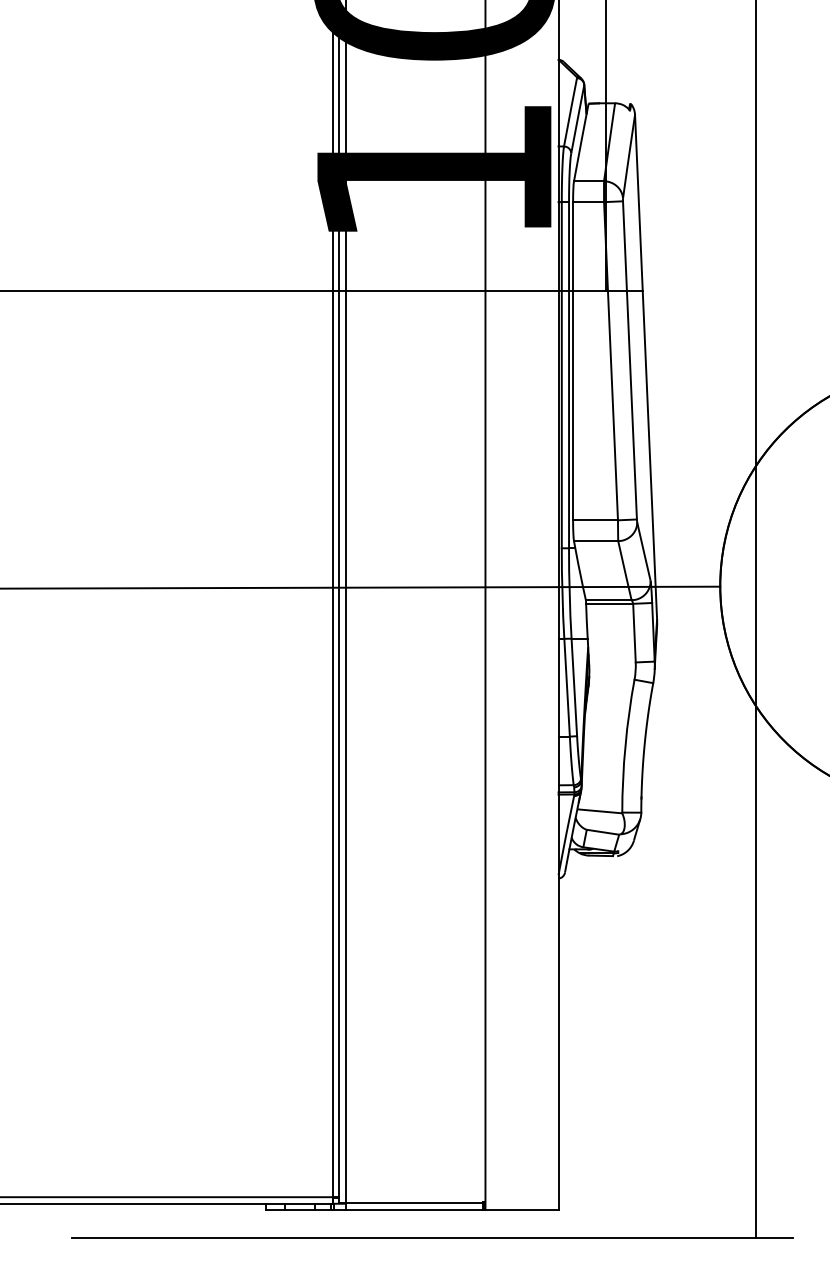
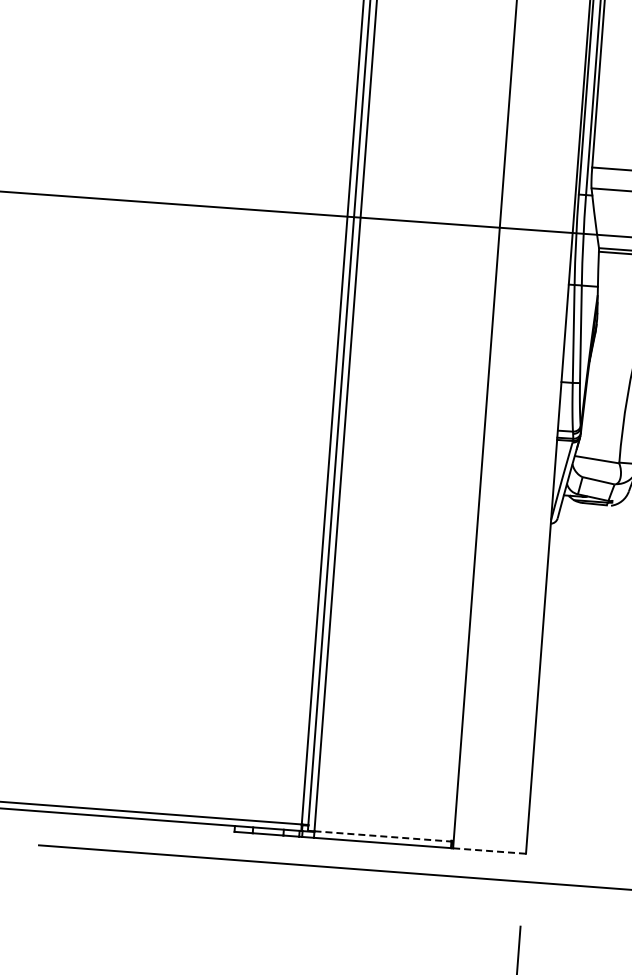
line: (414, 1203) -> (382, 836), solid -> dashed
line: (522, 1209) -> (490, 850), solid -> dashed

